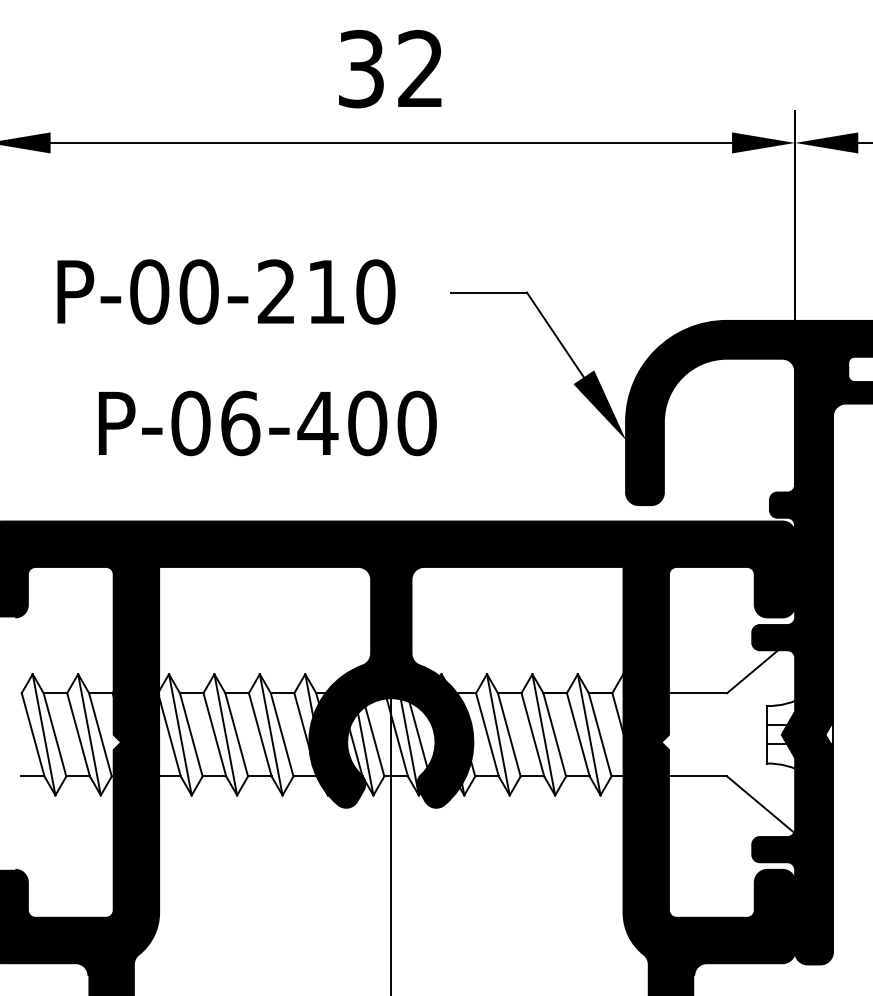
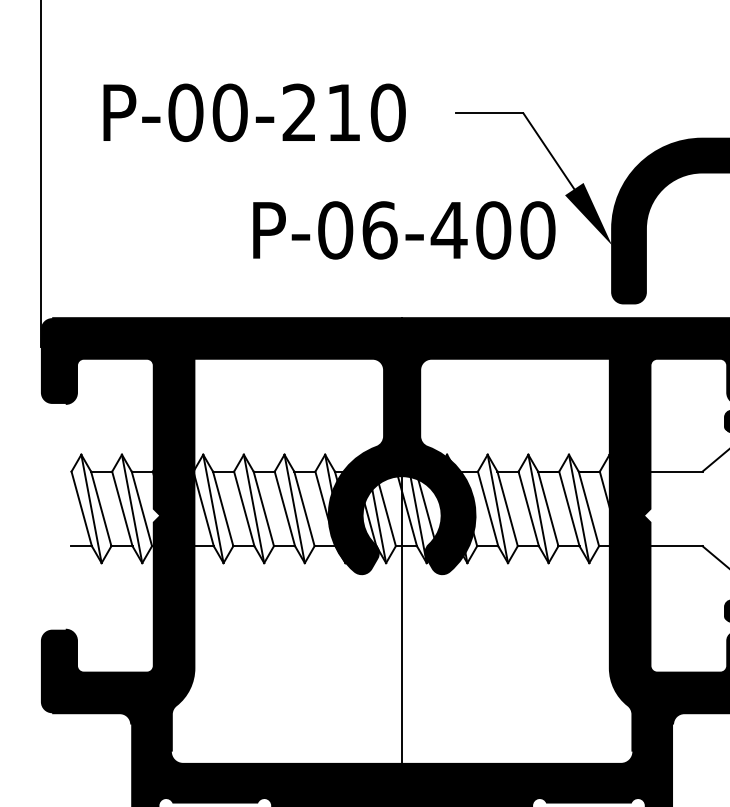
text: (267, 423) -> (404, 230), moved

